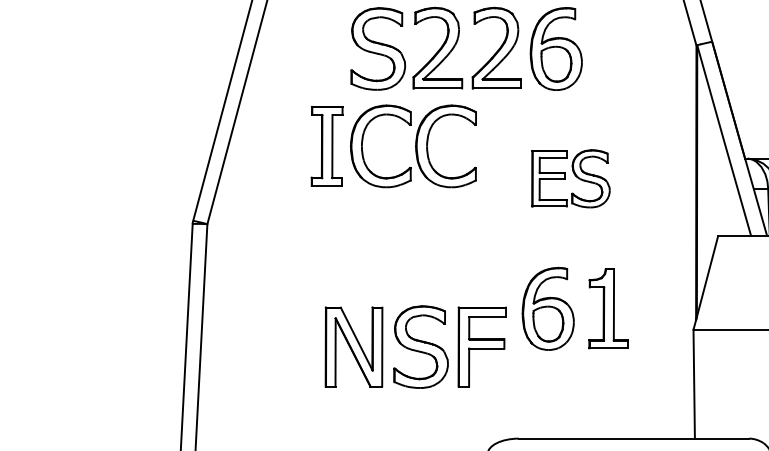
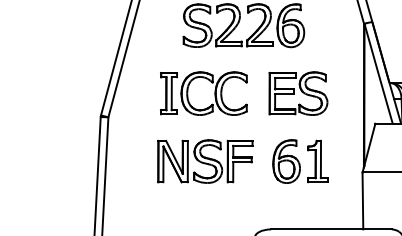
part: (414, 146) -> (214, 93), moved
part: (570, 178) -> (298, 93), size x1.43
part: (416, 346) -> (205, 161), moved

